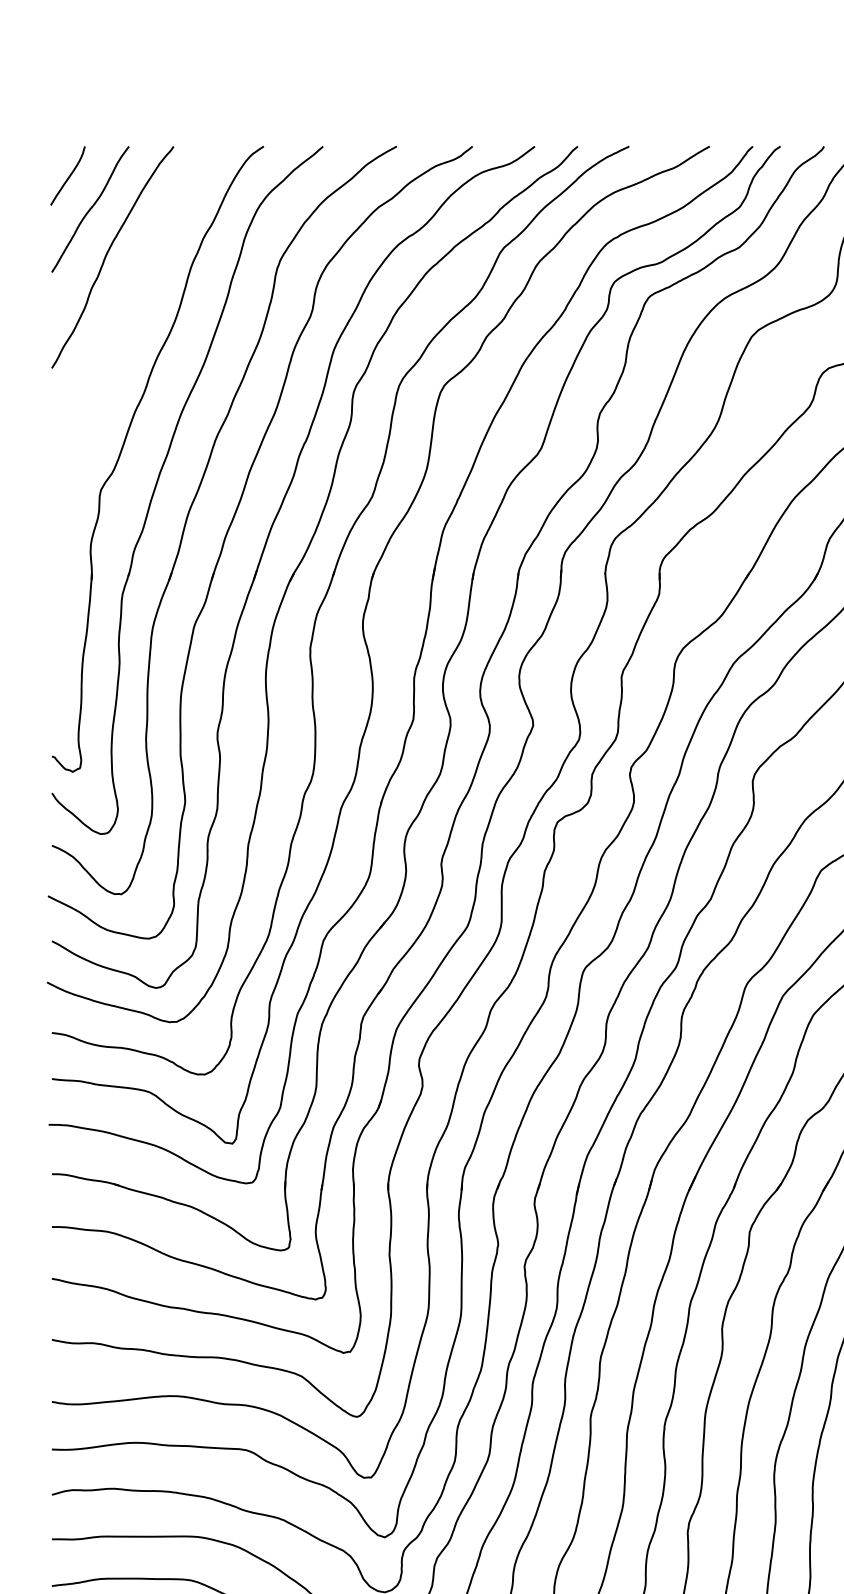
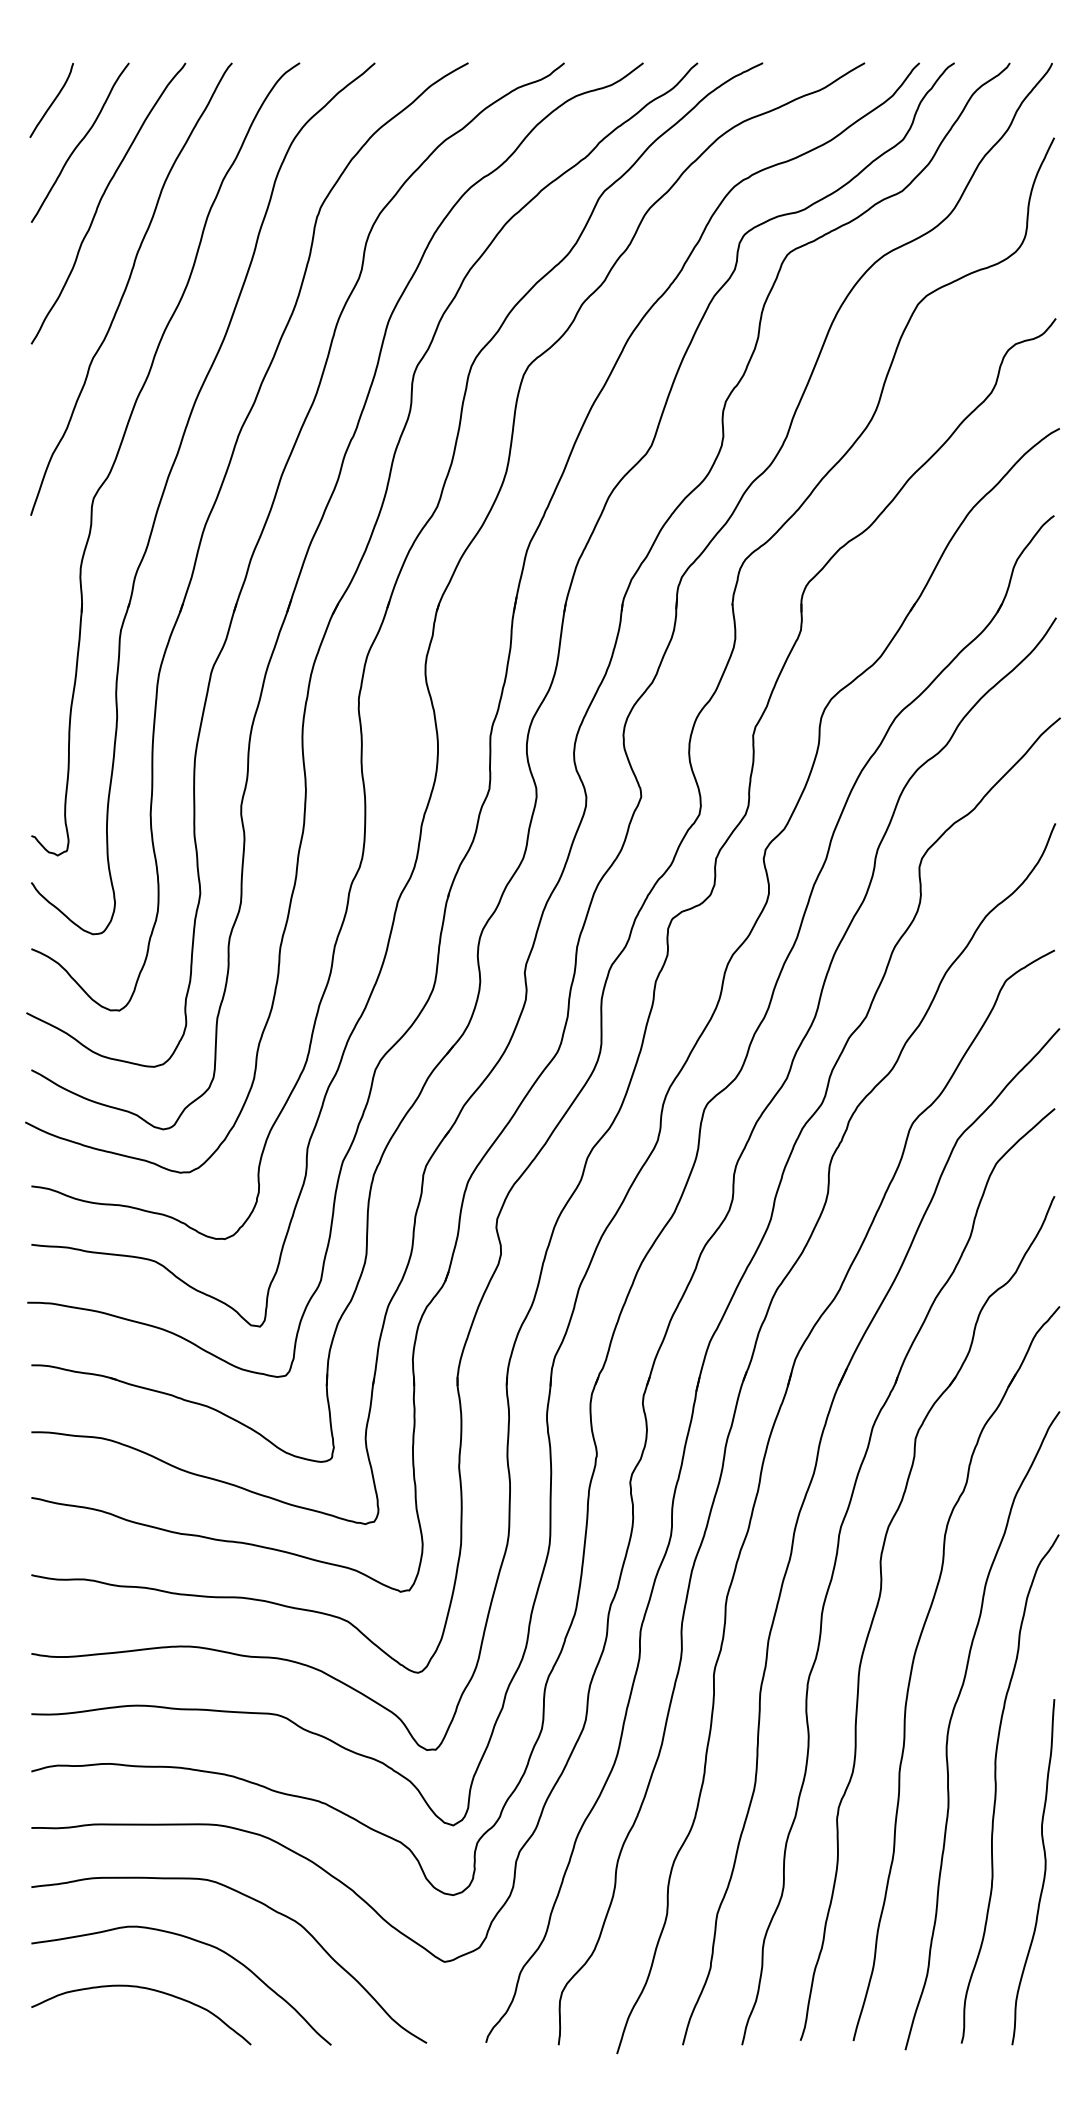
curve: (127, 323) -> (127, 287), added

